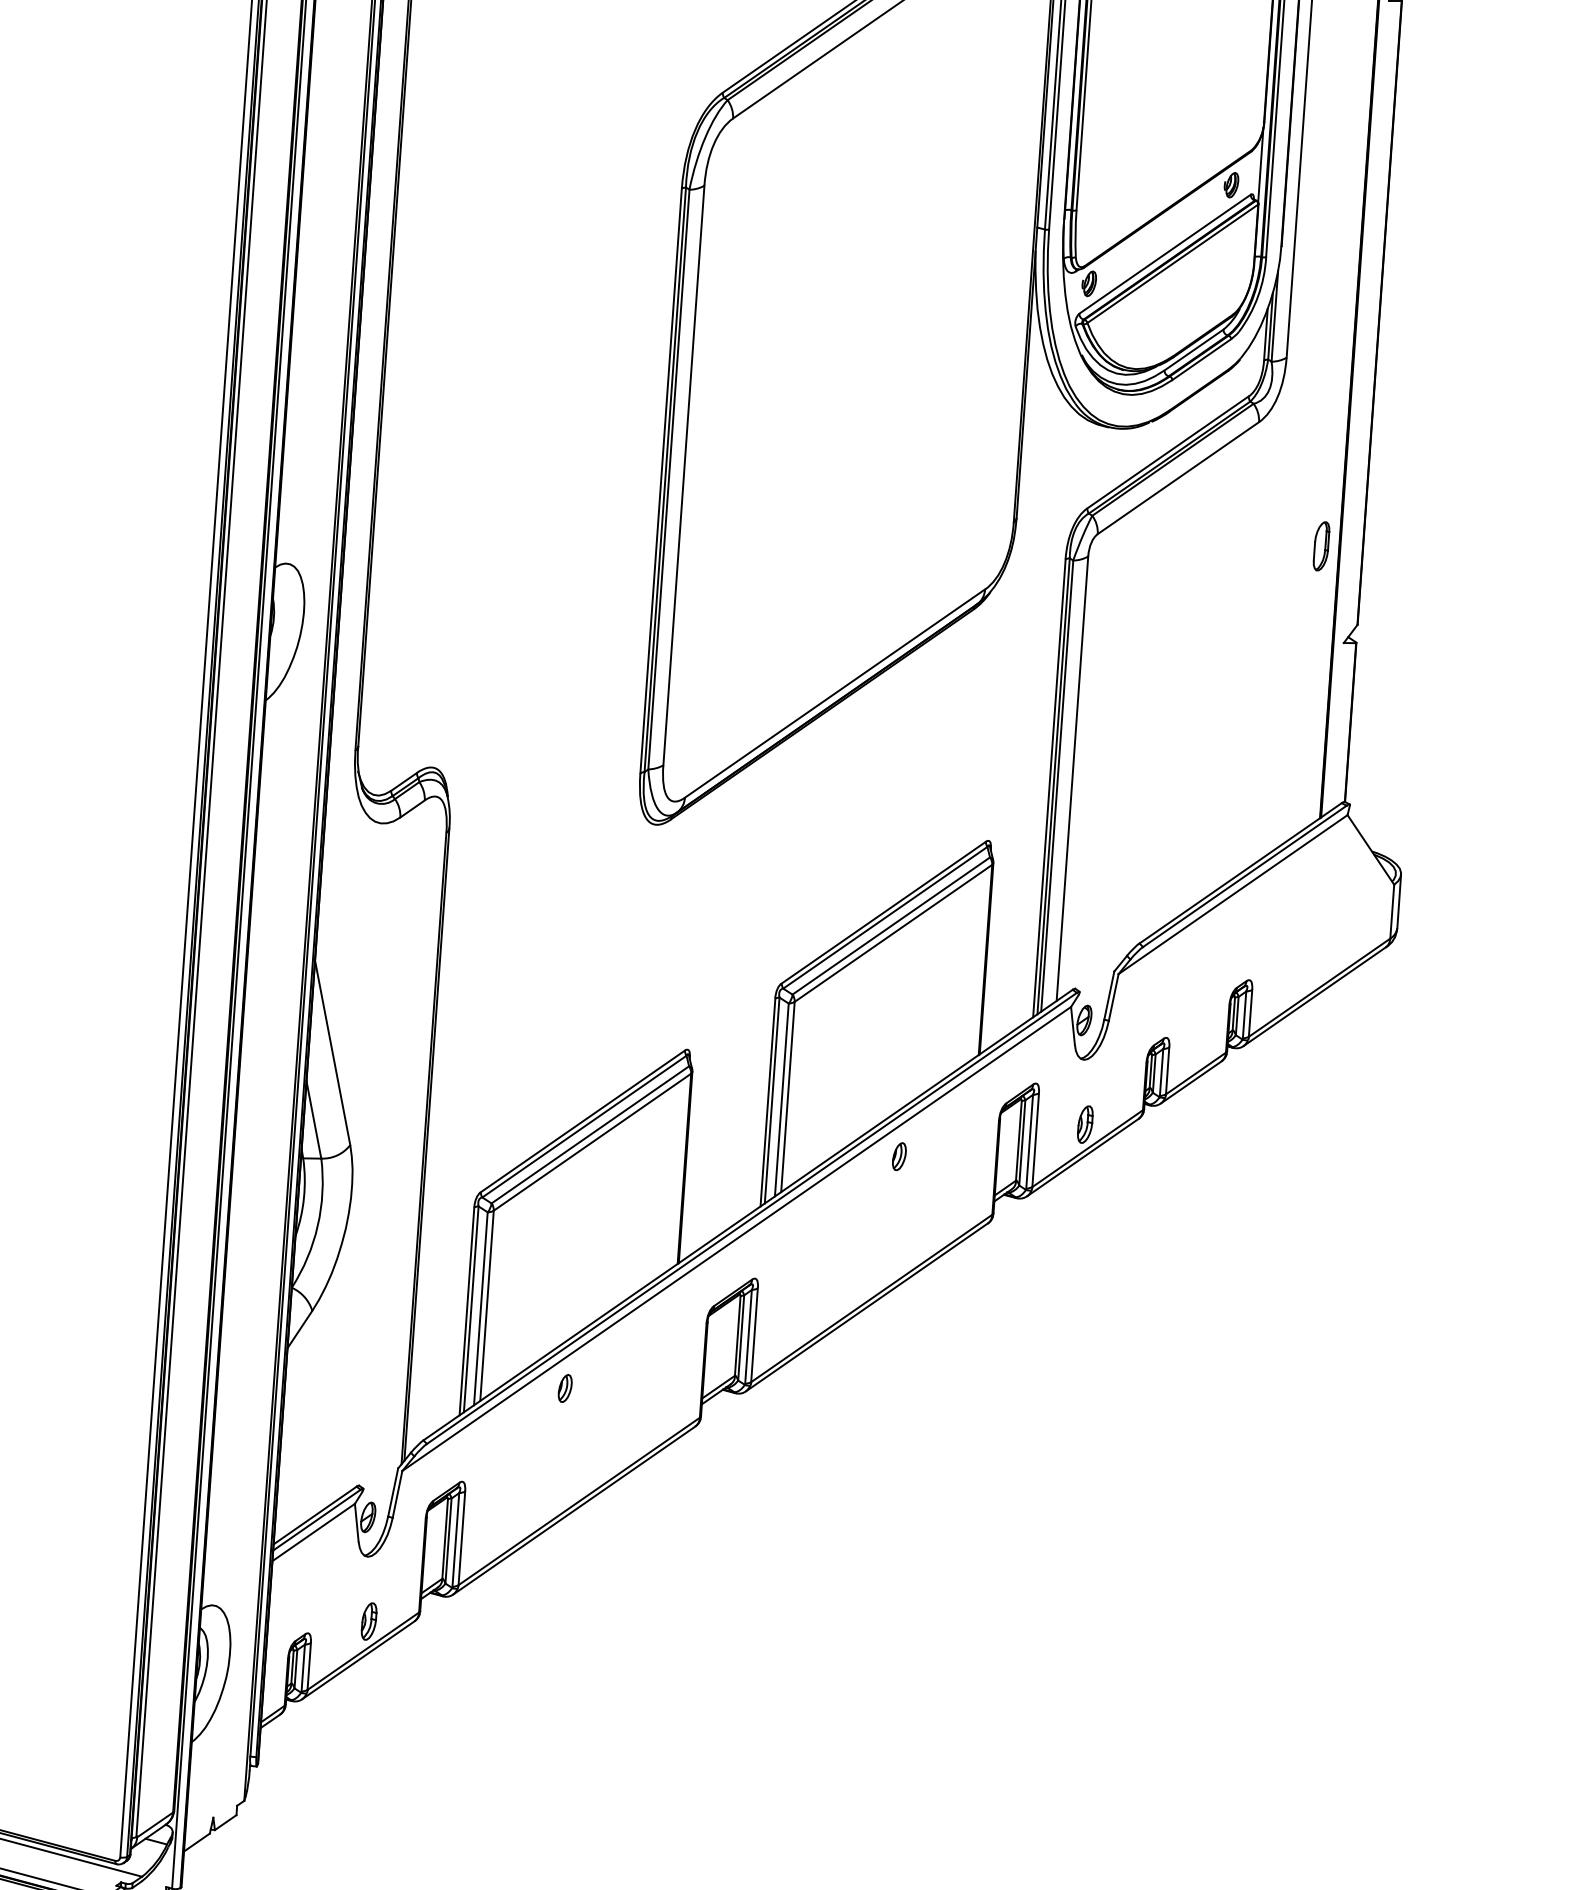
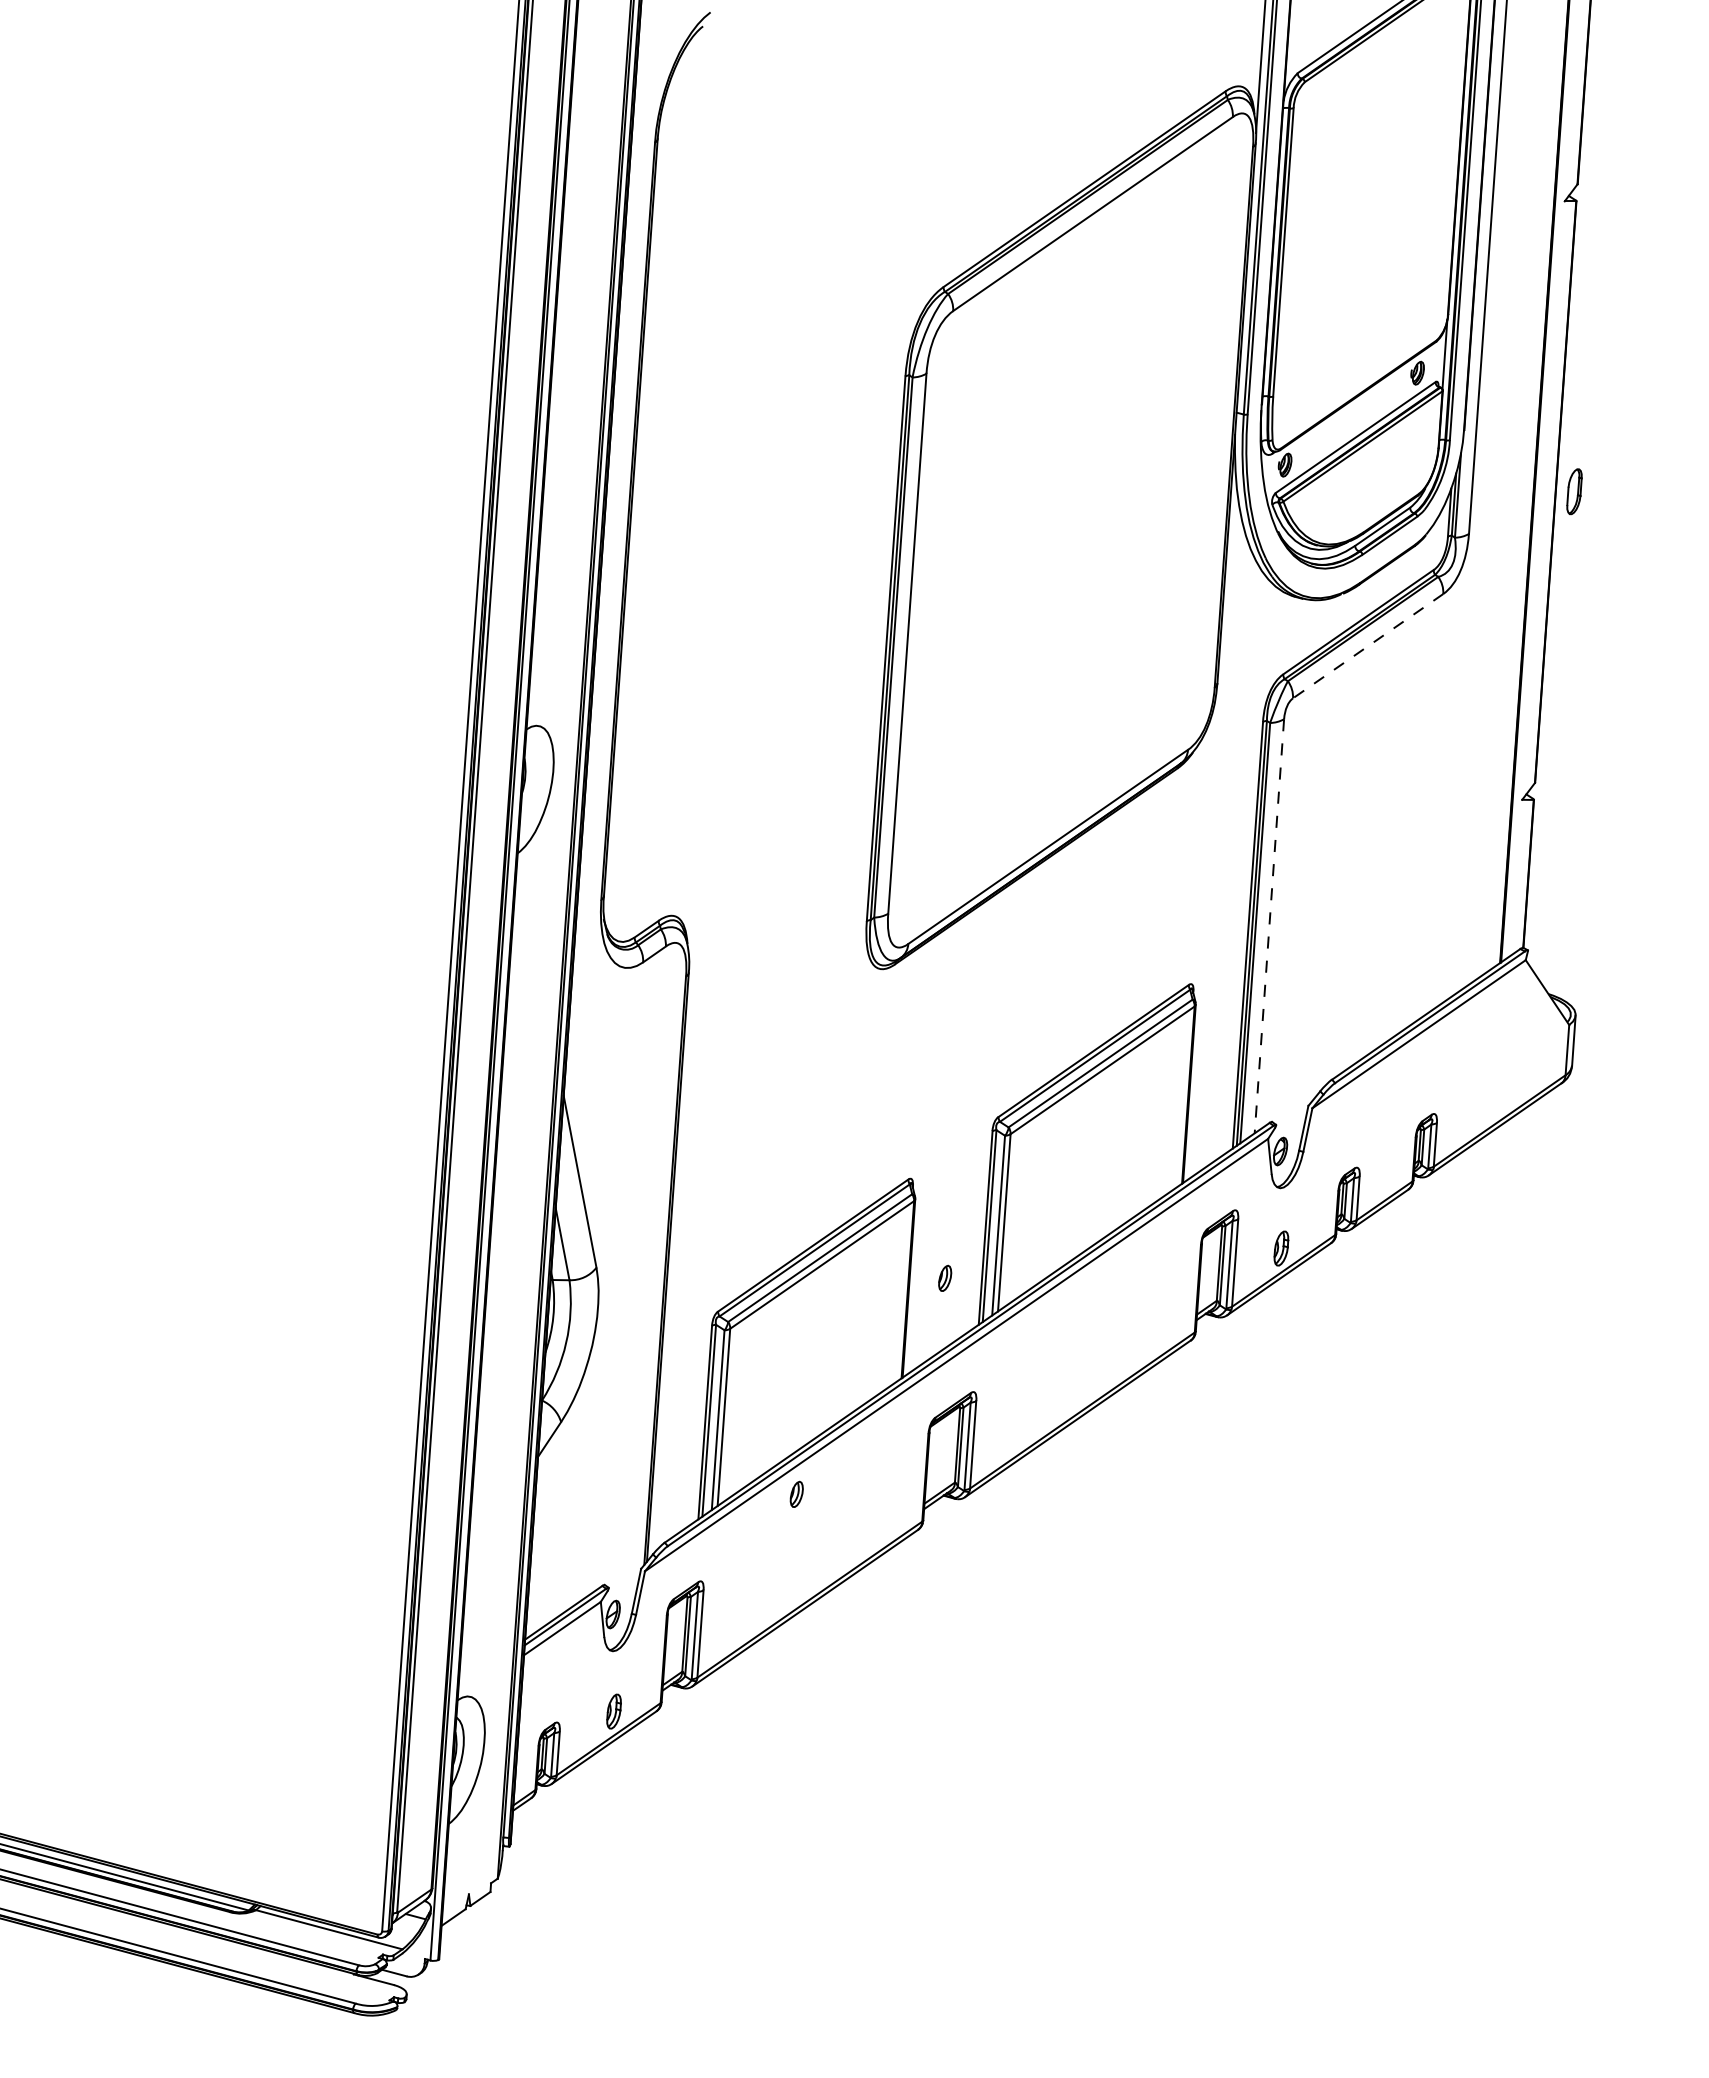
line: (1177, 478) -> (1367, 646), solid -> dashed
part: (1321, 546) -> (1574, 491), moved
line: (1072, 778) -> (1269, 926), solid -> dashed
part: (899, 1155) -> (945, 1277), moved

